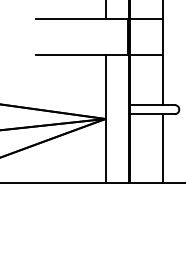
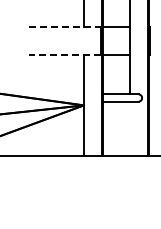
line: (82, 19) -> (65, 26), solid -> dashed
line: (80, 55) -> (64, 55), solid -> dashed
line: (163, 148) -> (129, 128), removed

